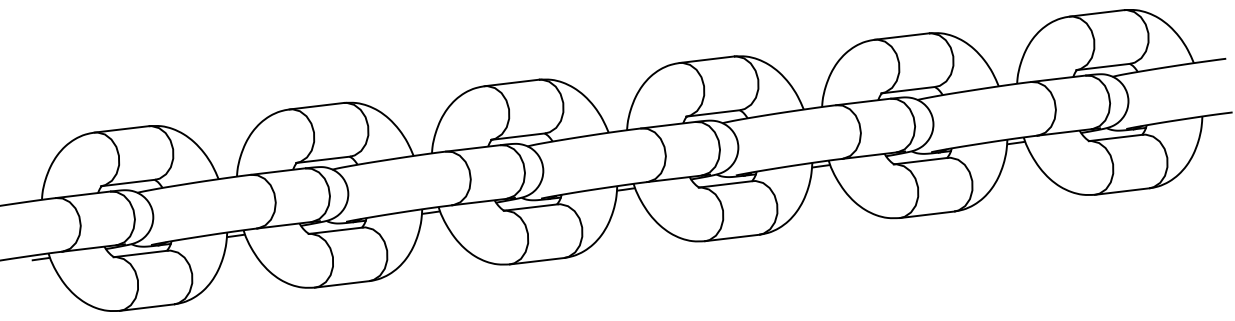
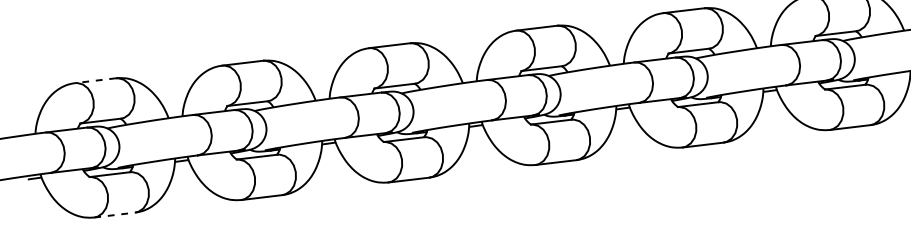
line: (121, 129) -> (95, 80), solid -> dashed
line: (147, 307) -> (115, 215), solid -> dashed

